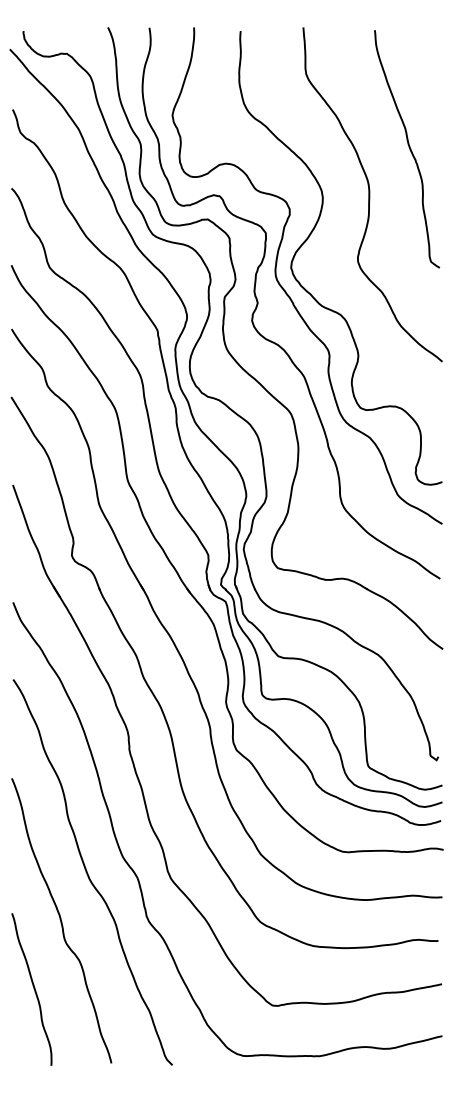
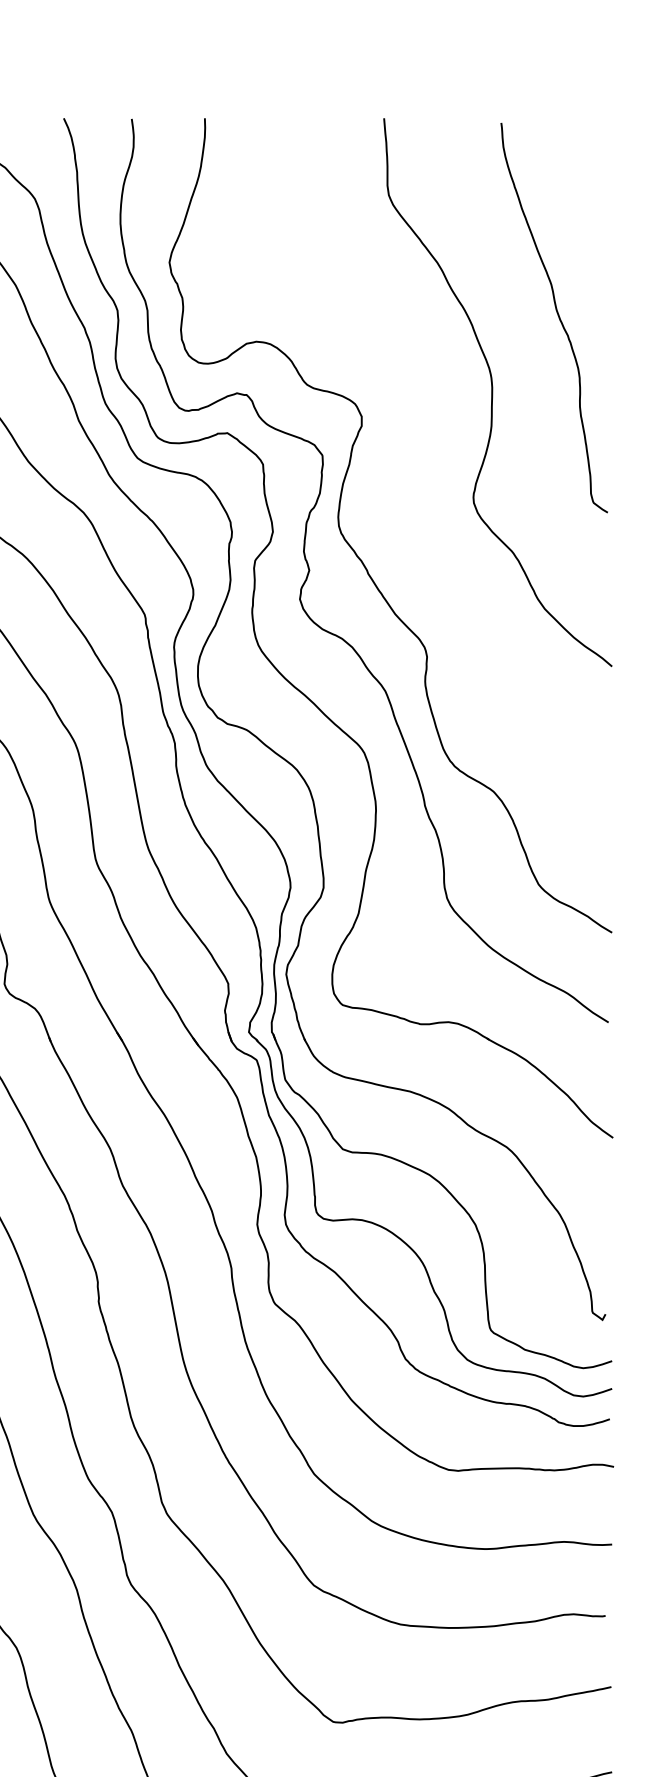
curve: (308, 239) -> (392, 466), removed

